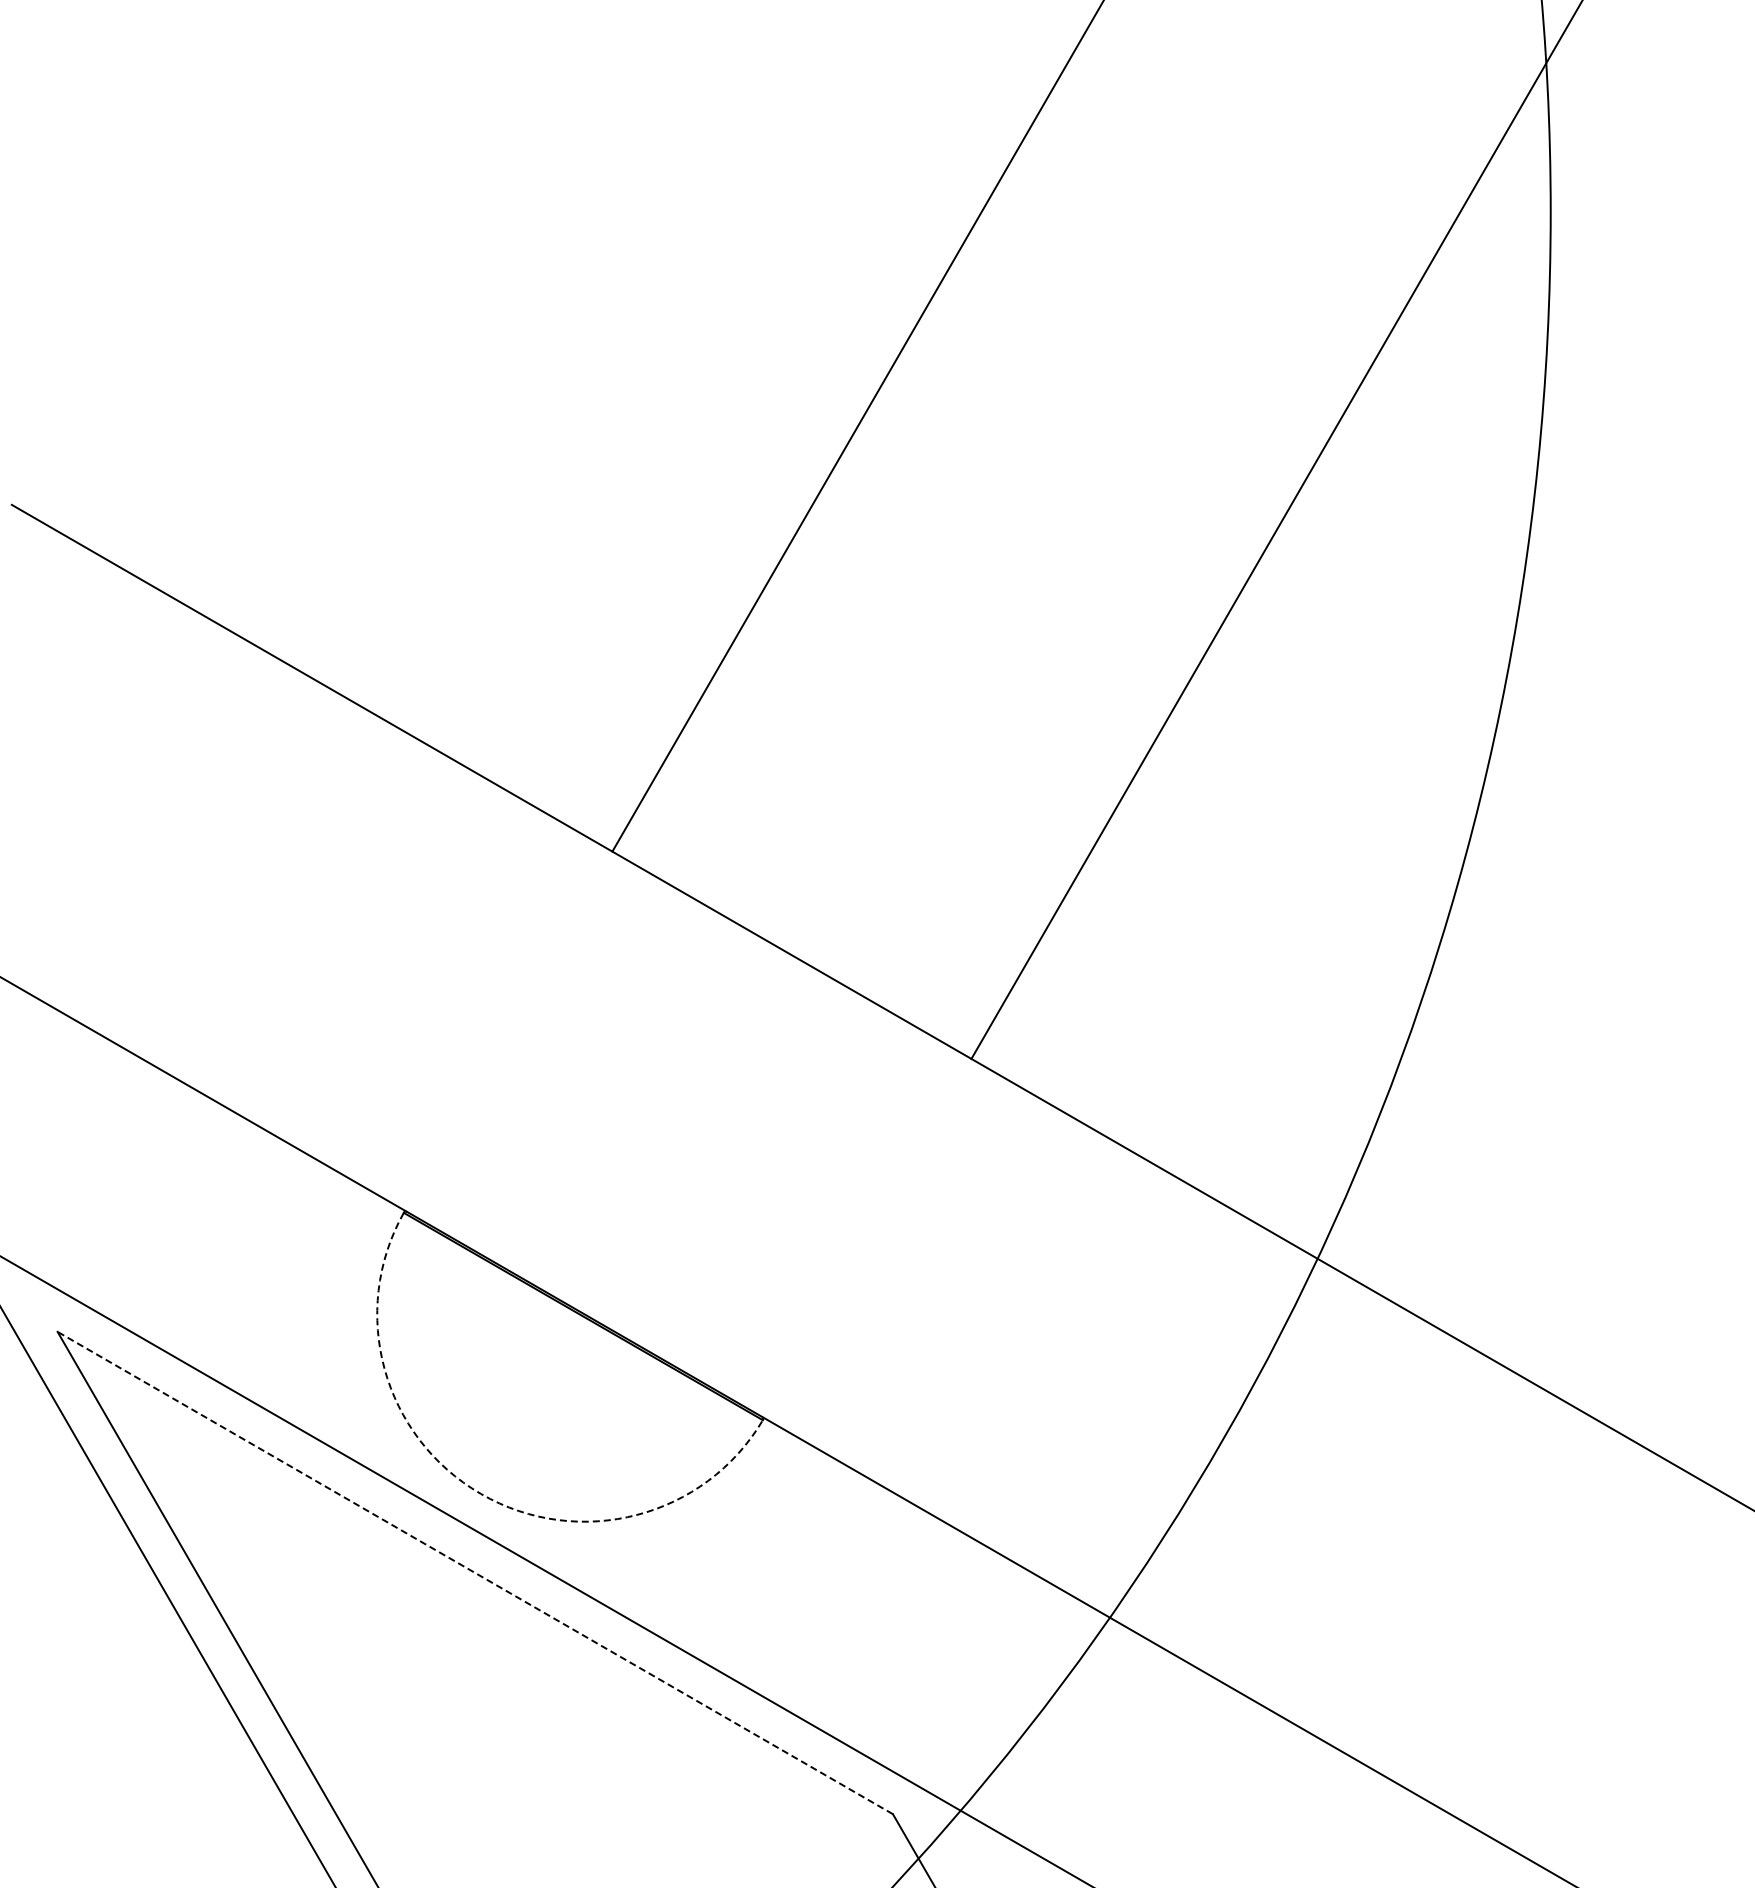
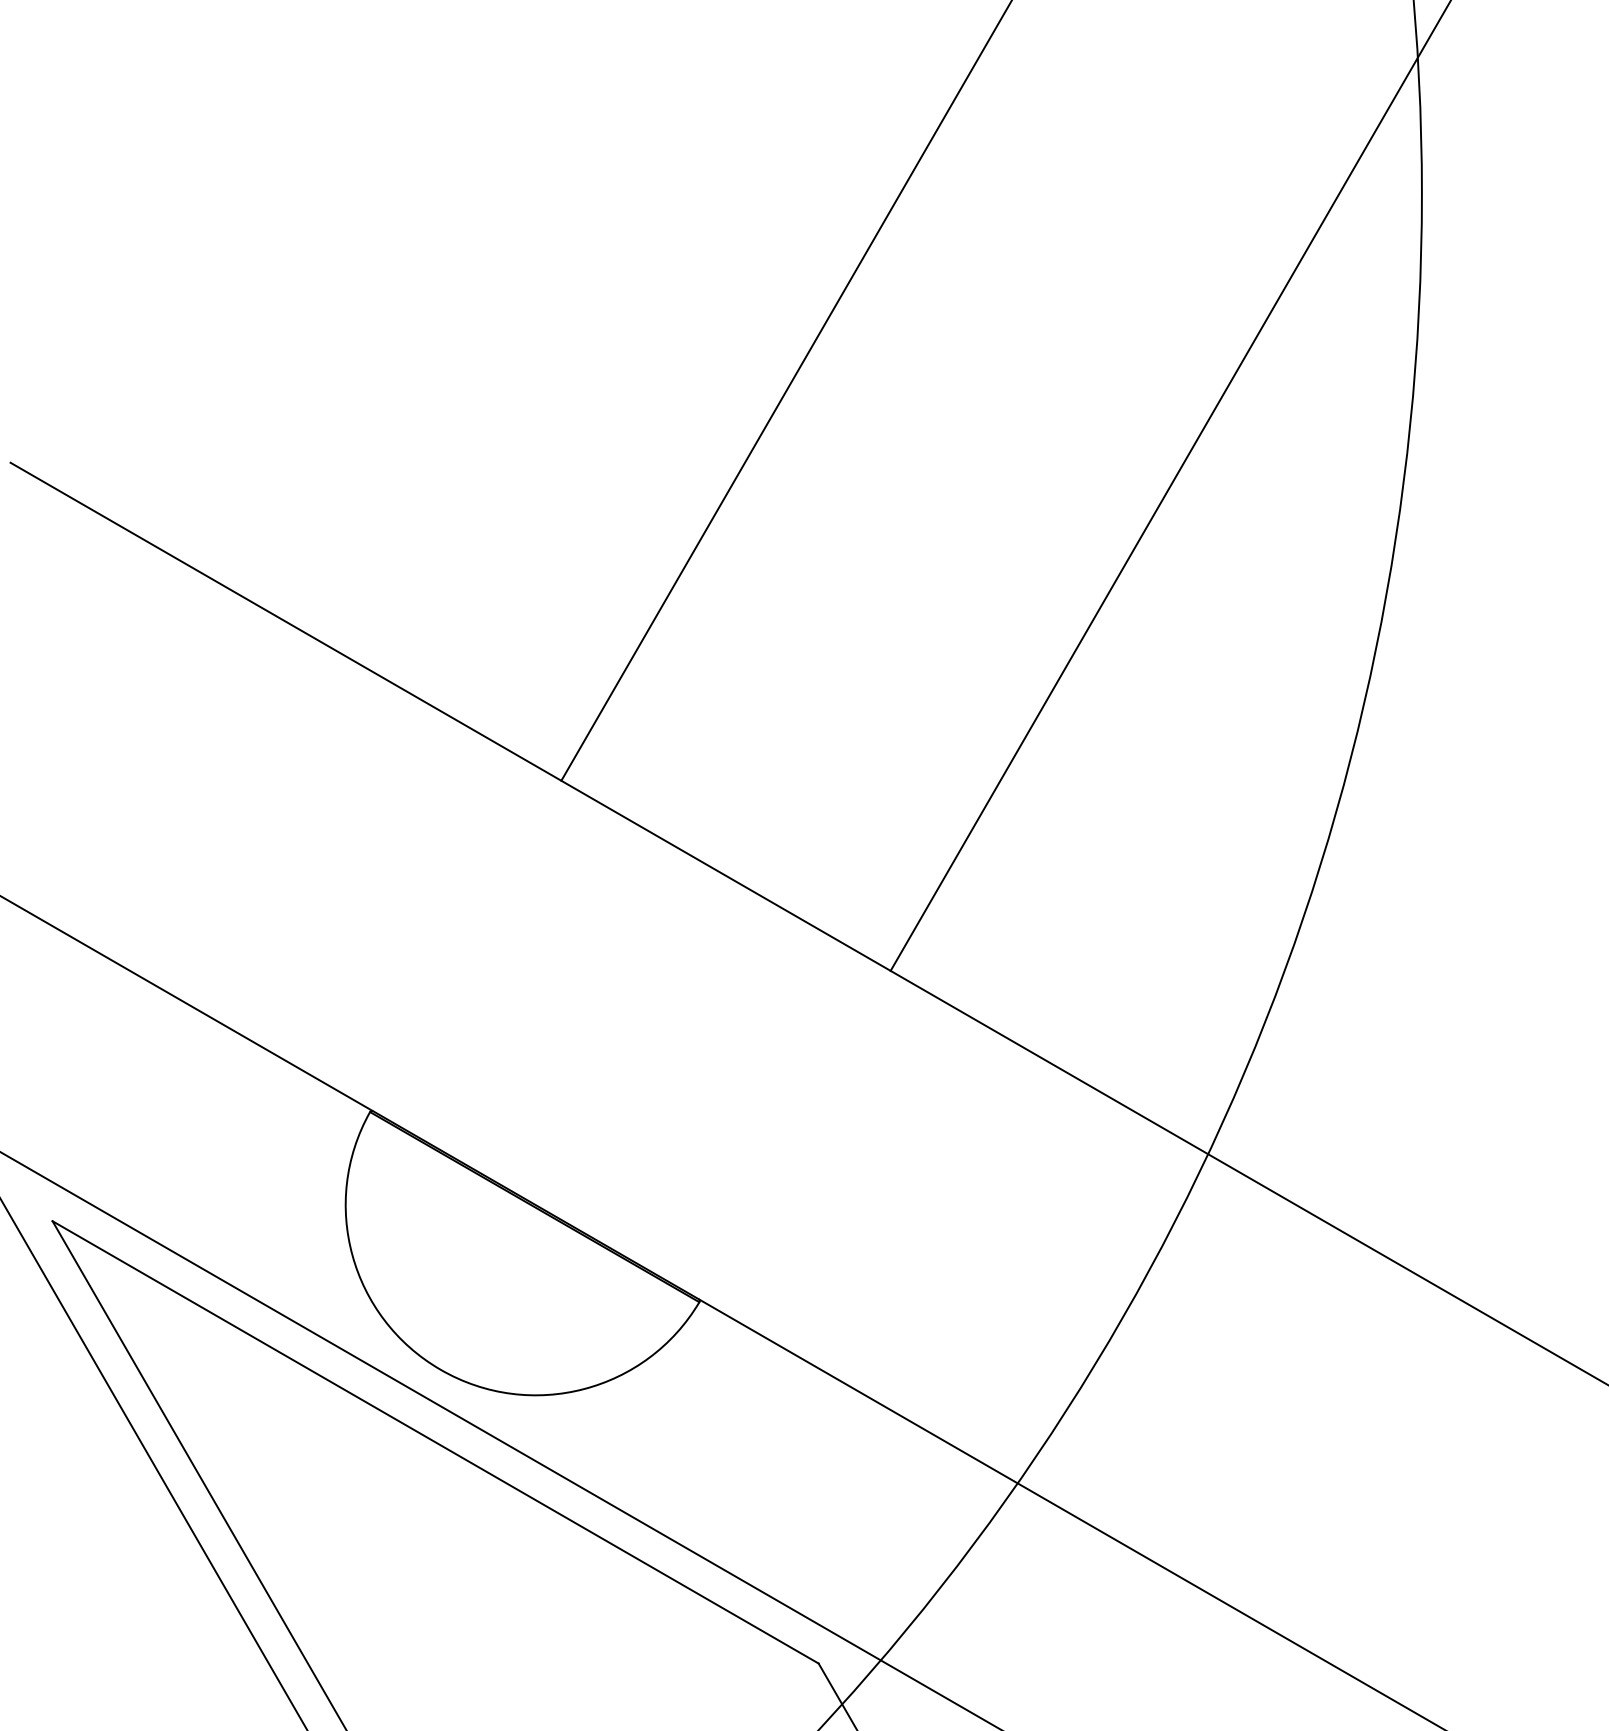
arc: (480, 1493) -> (440, 1369), dashed -> solid
line: (474, 1572) -> (434, 1441), dashed -> solid

